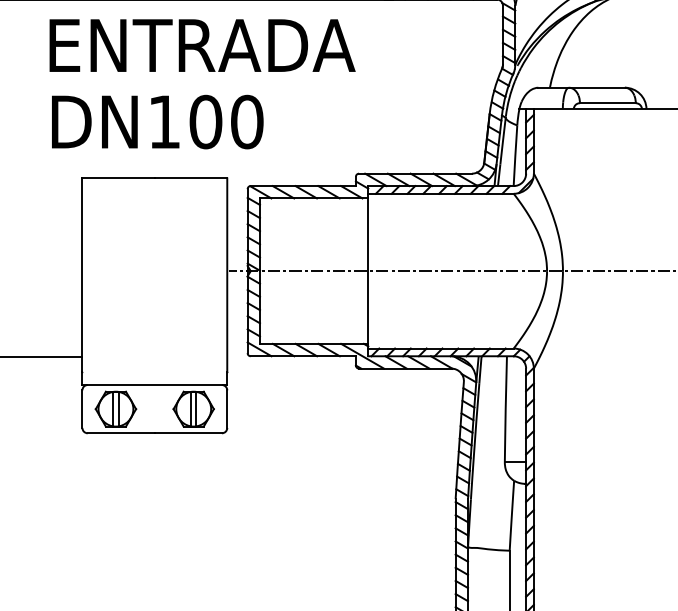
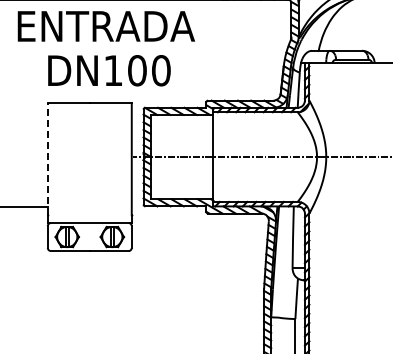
text: (200, 45) -> (105, 26), moved
text: (157, 121) -> (109, 70), moved
line: (81, 275) -> (47, 159), solid -> dashed

